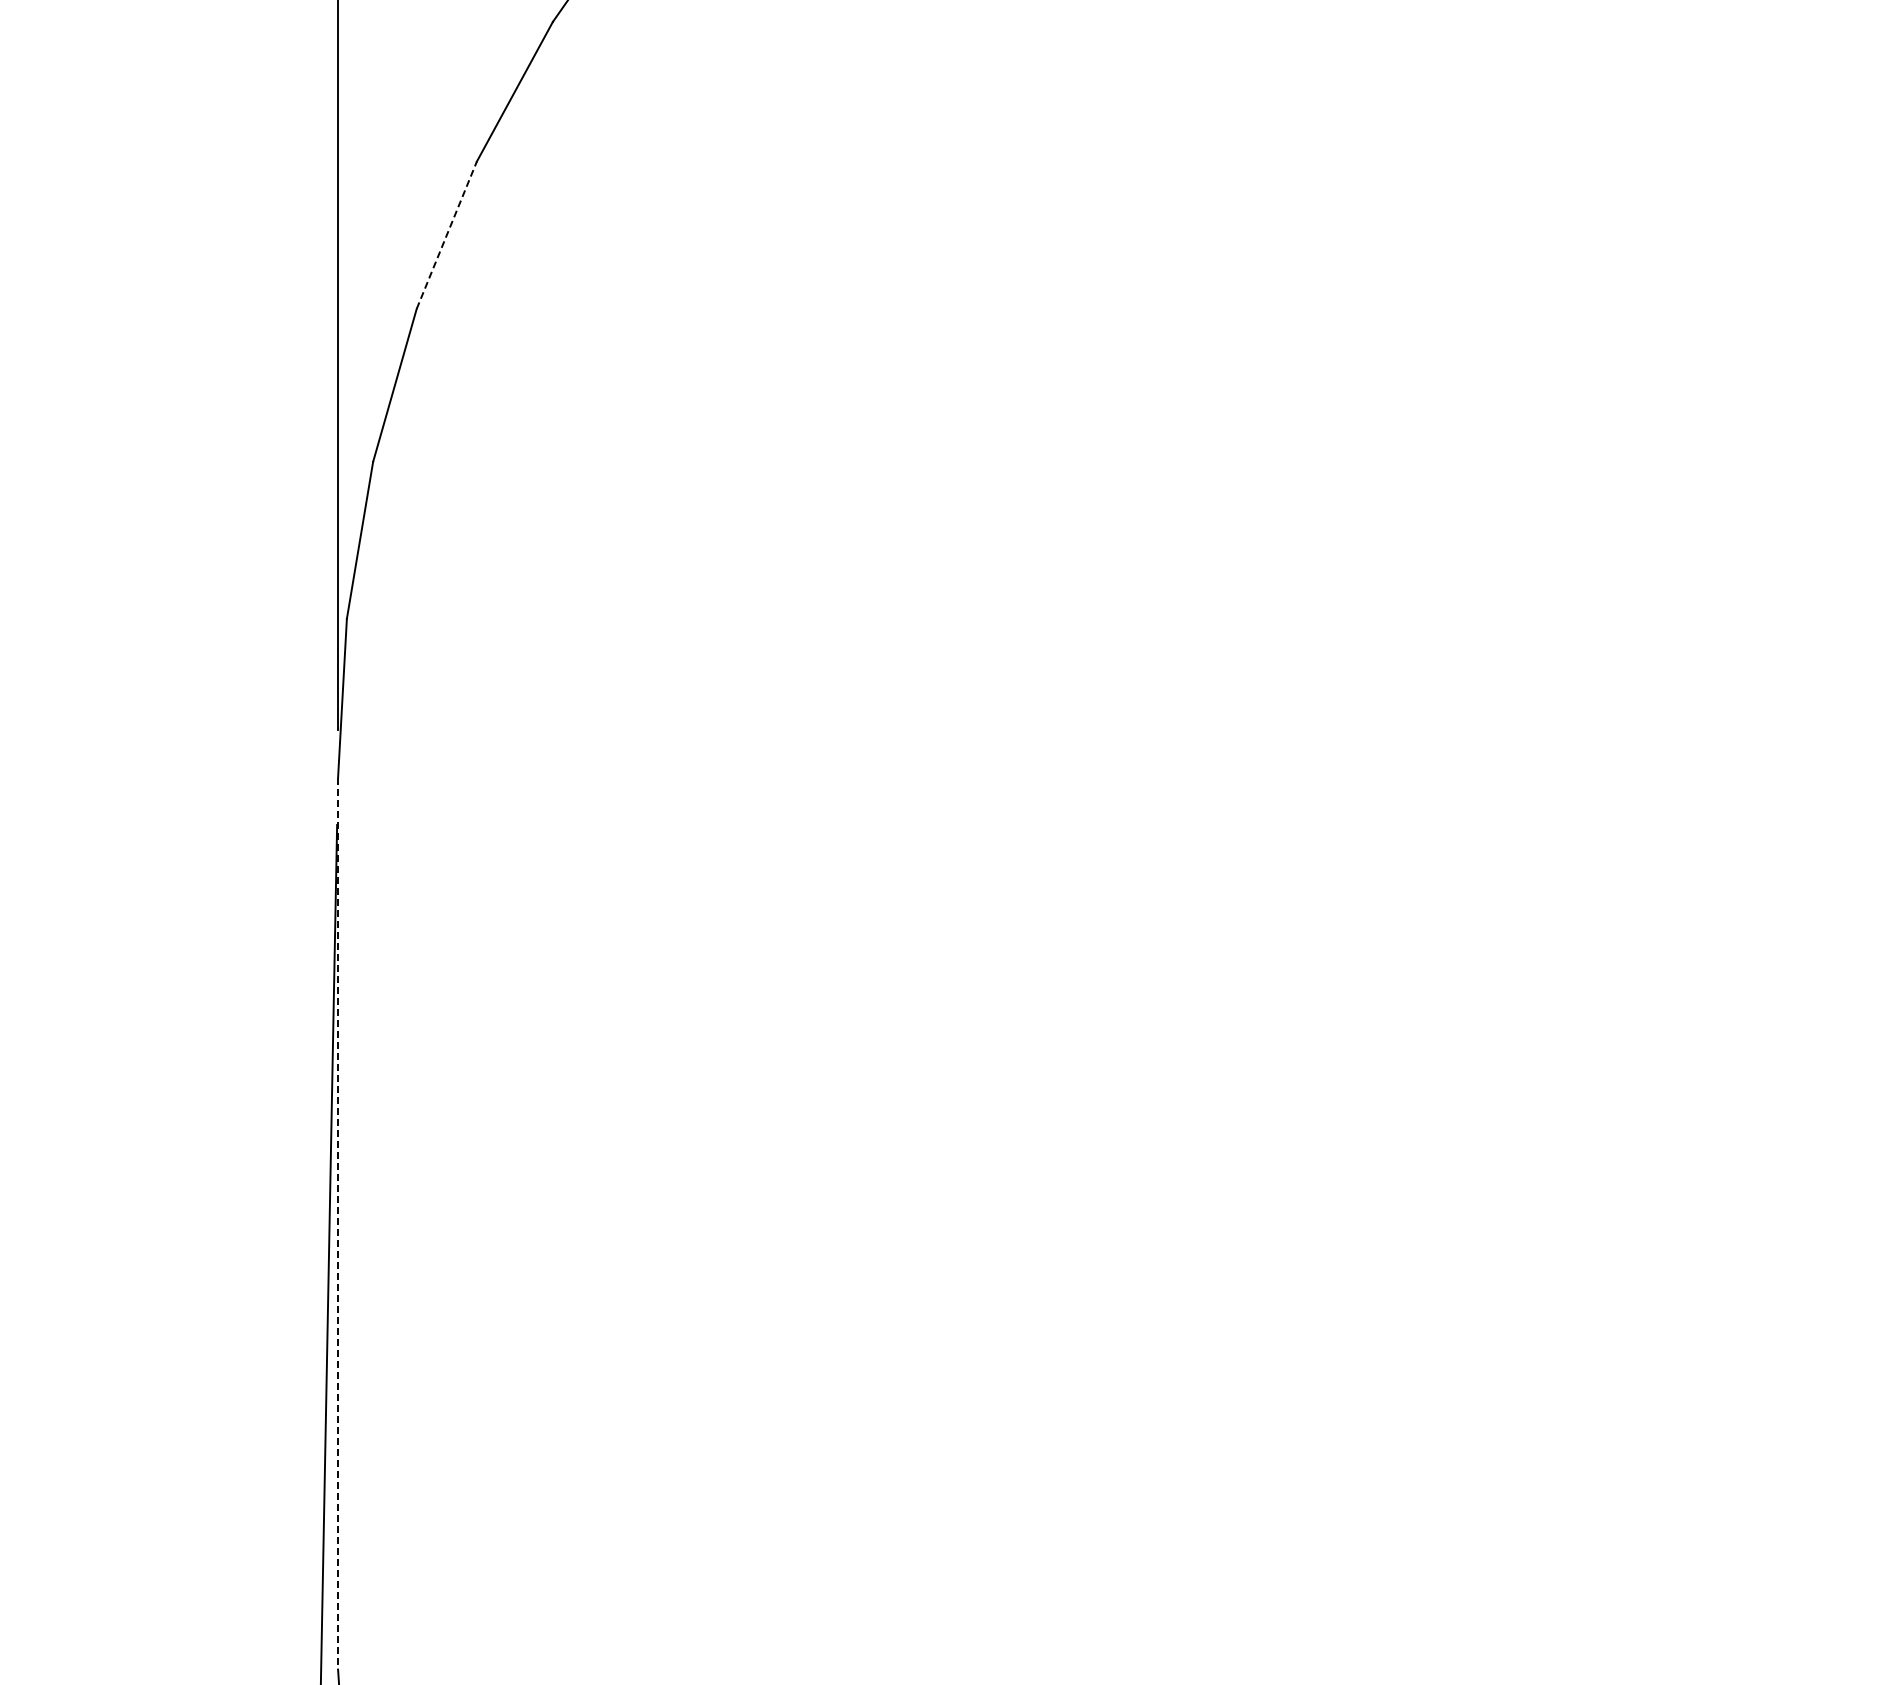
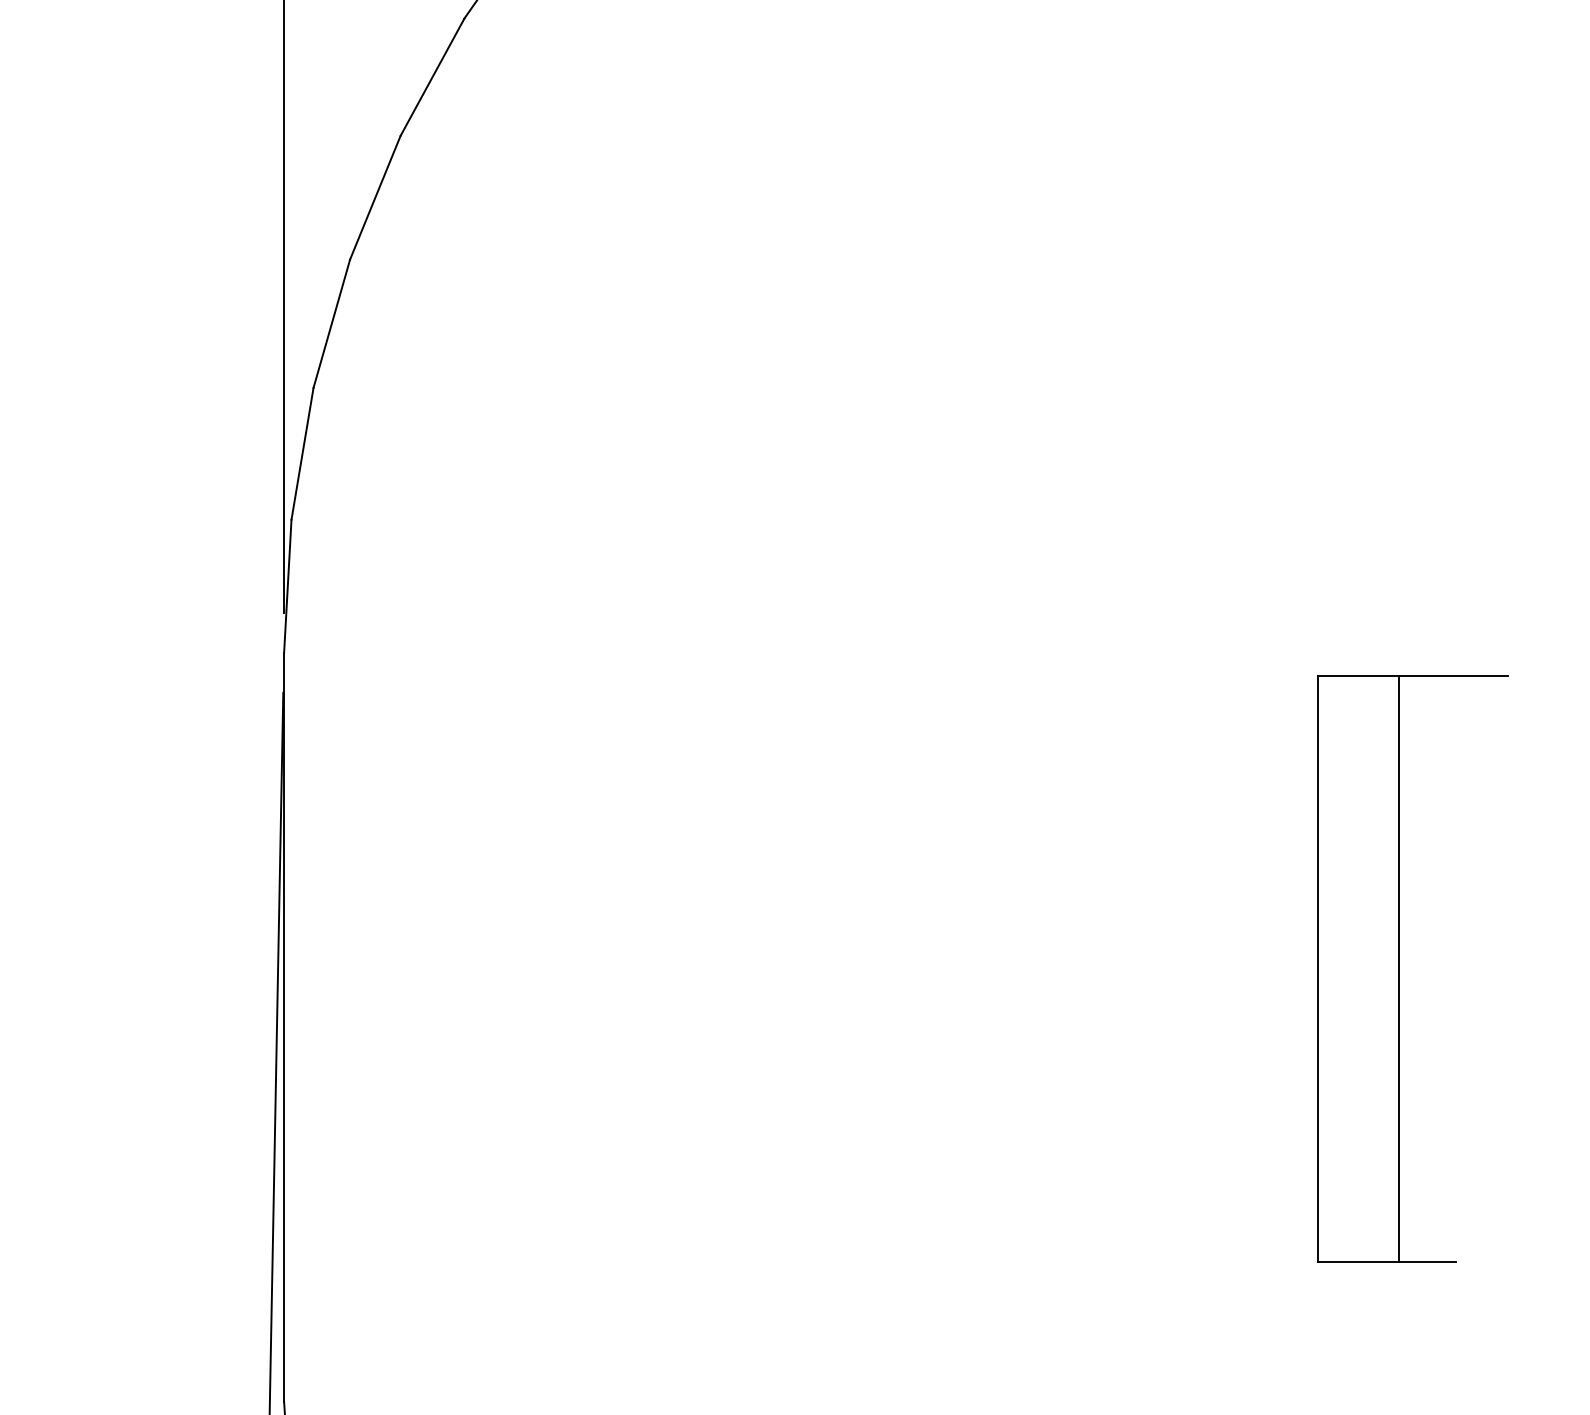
line: (446, 235) -> (375, 197), dashed -> solid
part: (1666, 1153) -> (1399, 968), added
line: (338, 1223) -> (284, 1027), dashed -> solid

